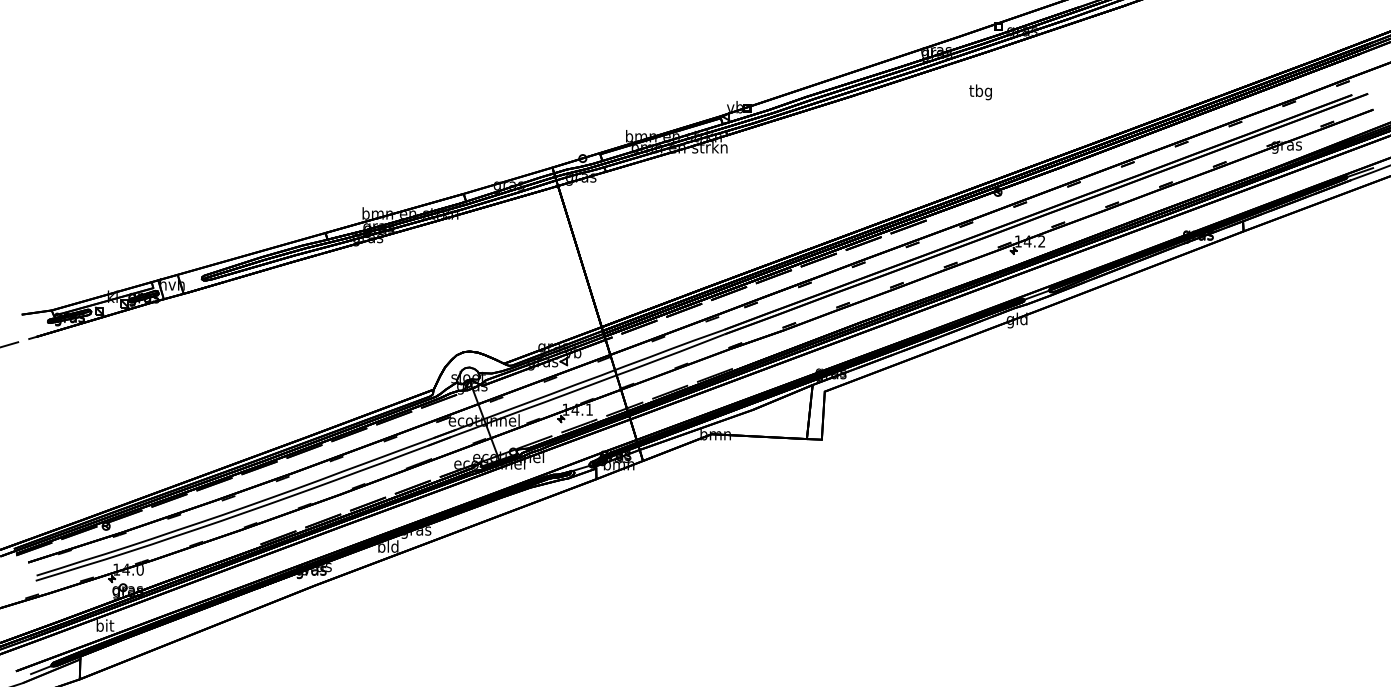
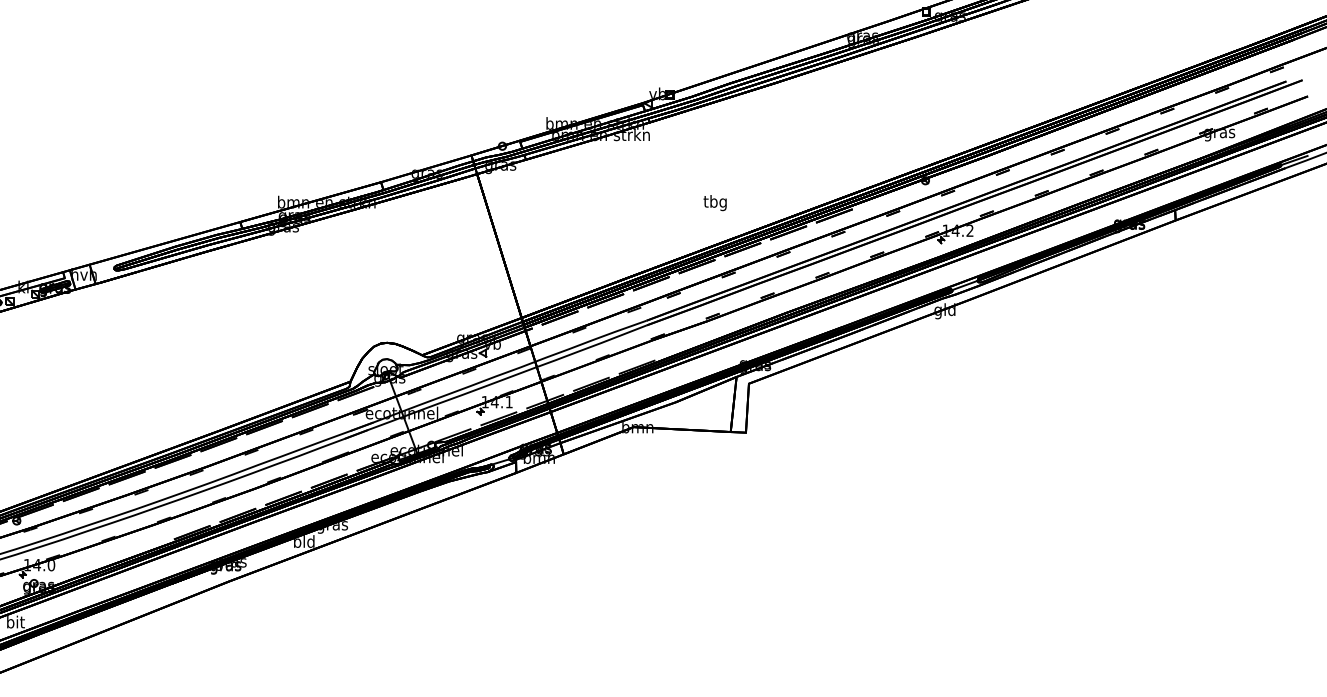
text: (980, 92) -> (715, 203), moved

